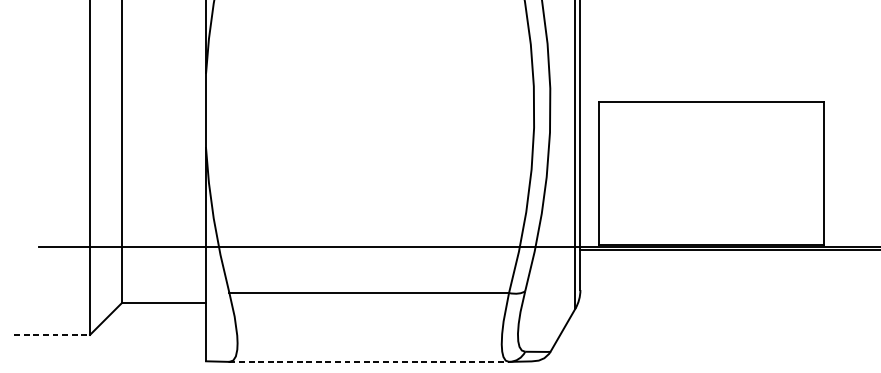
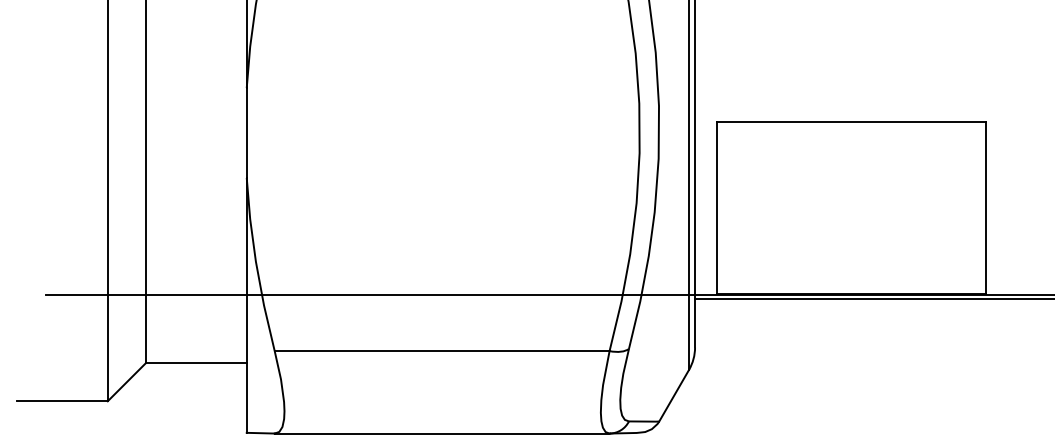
line: (52, 335) -> (62, 401), dashed -> solid
line: (369, 361) -> (442, 433), dashed -> solid

